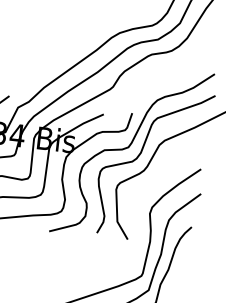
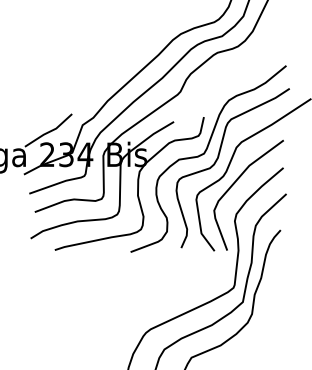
curve: (154, 178) -> (235, 183), added

